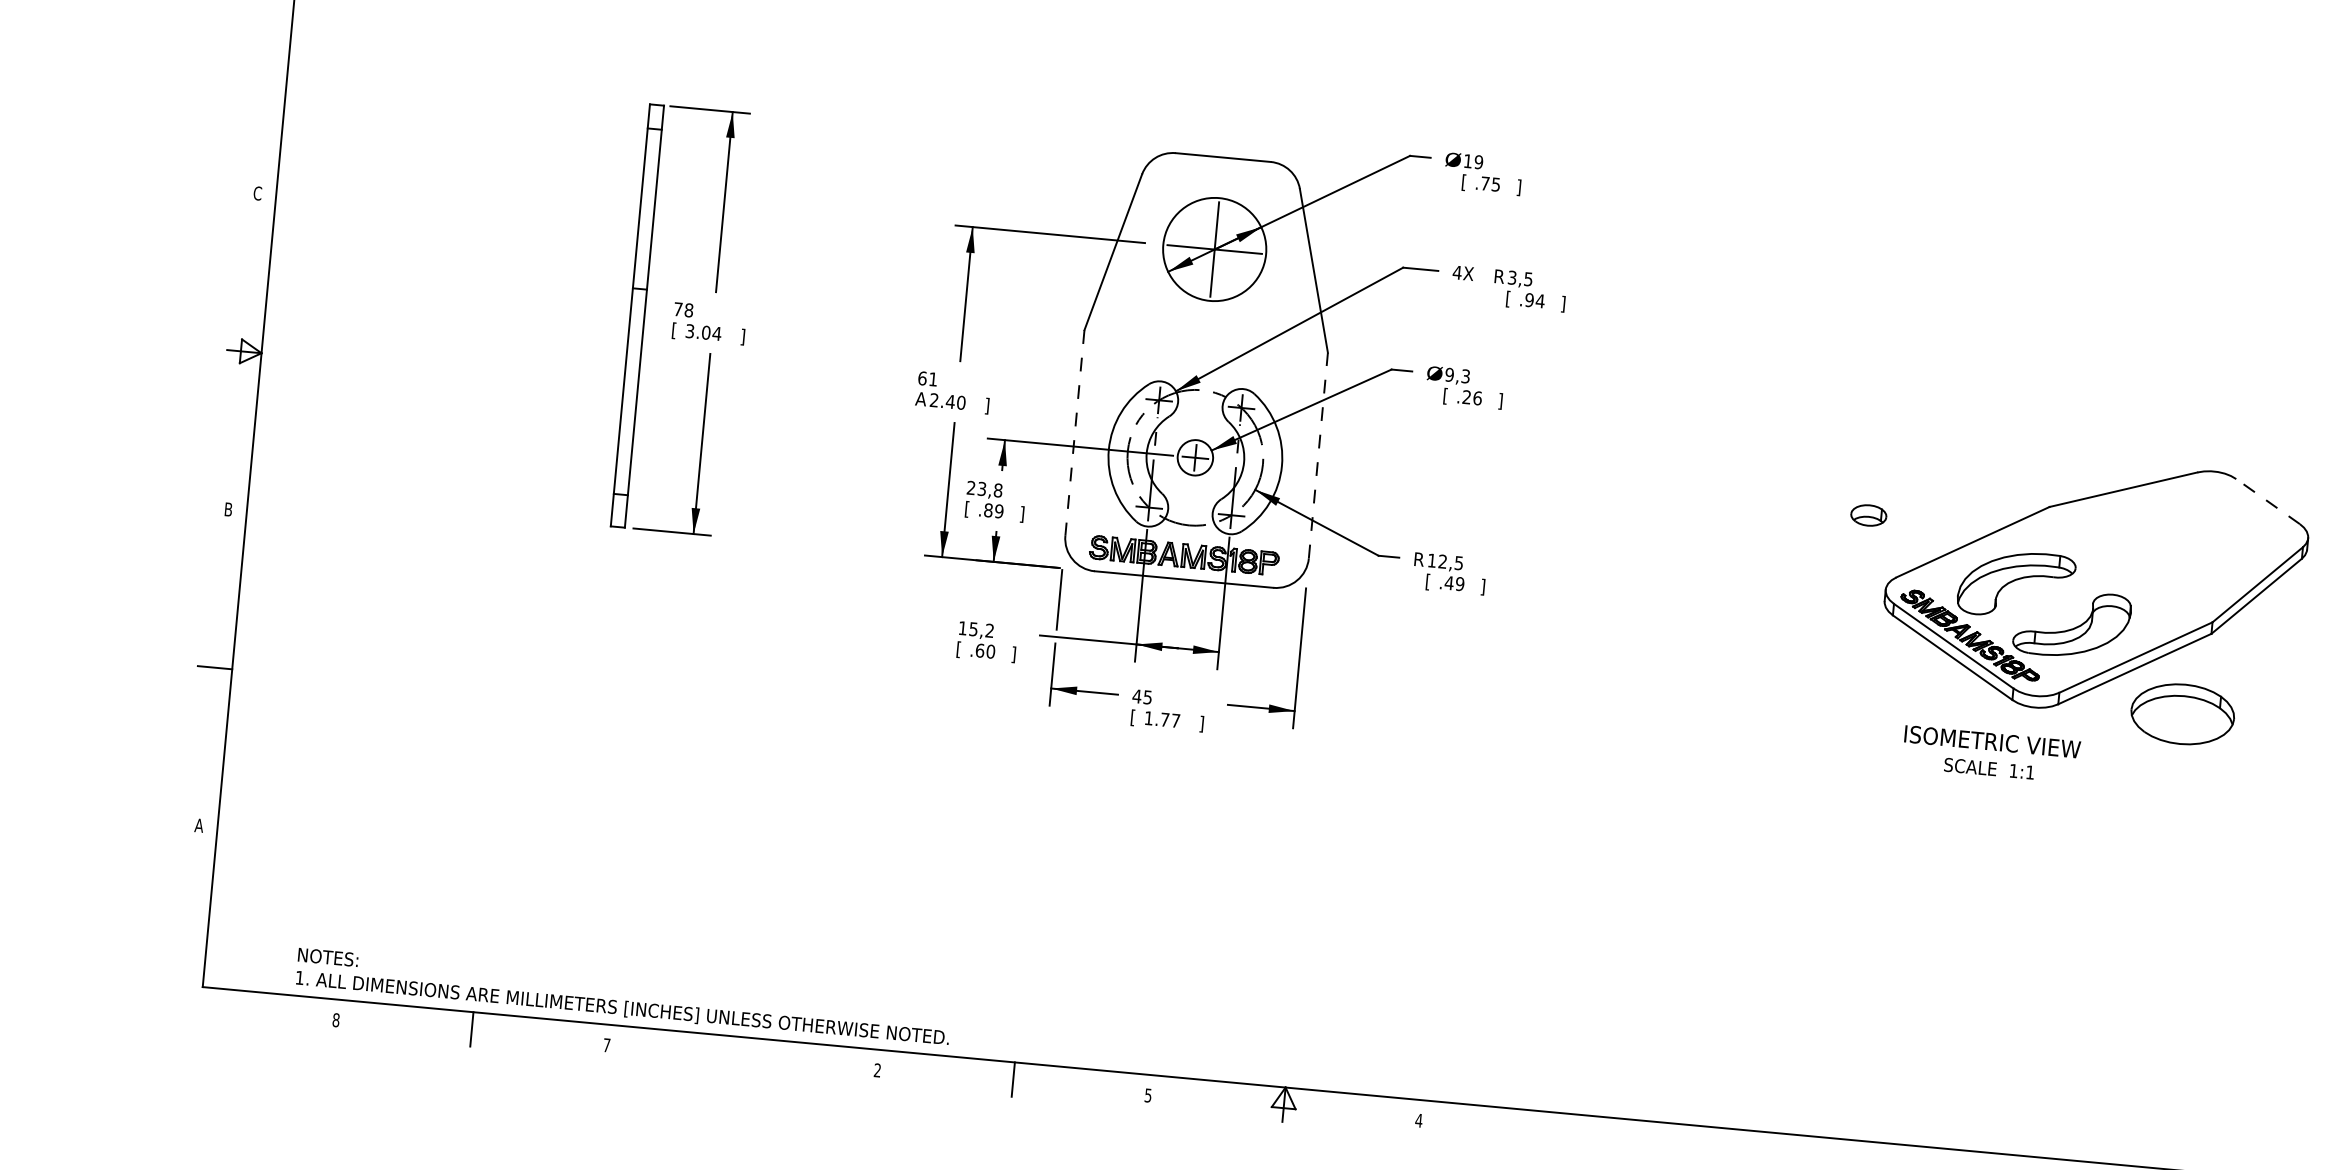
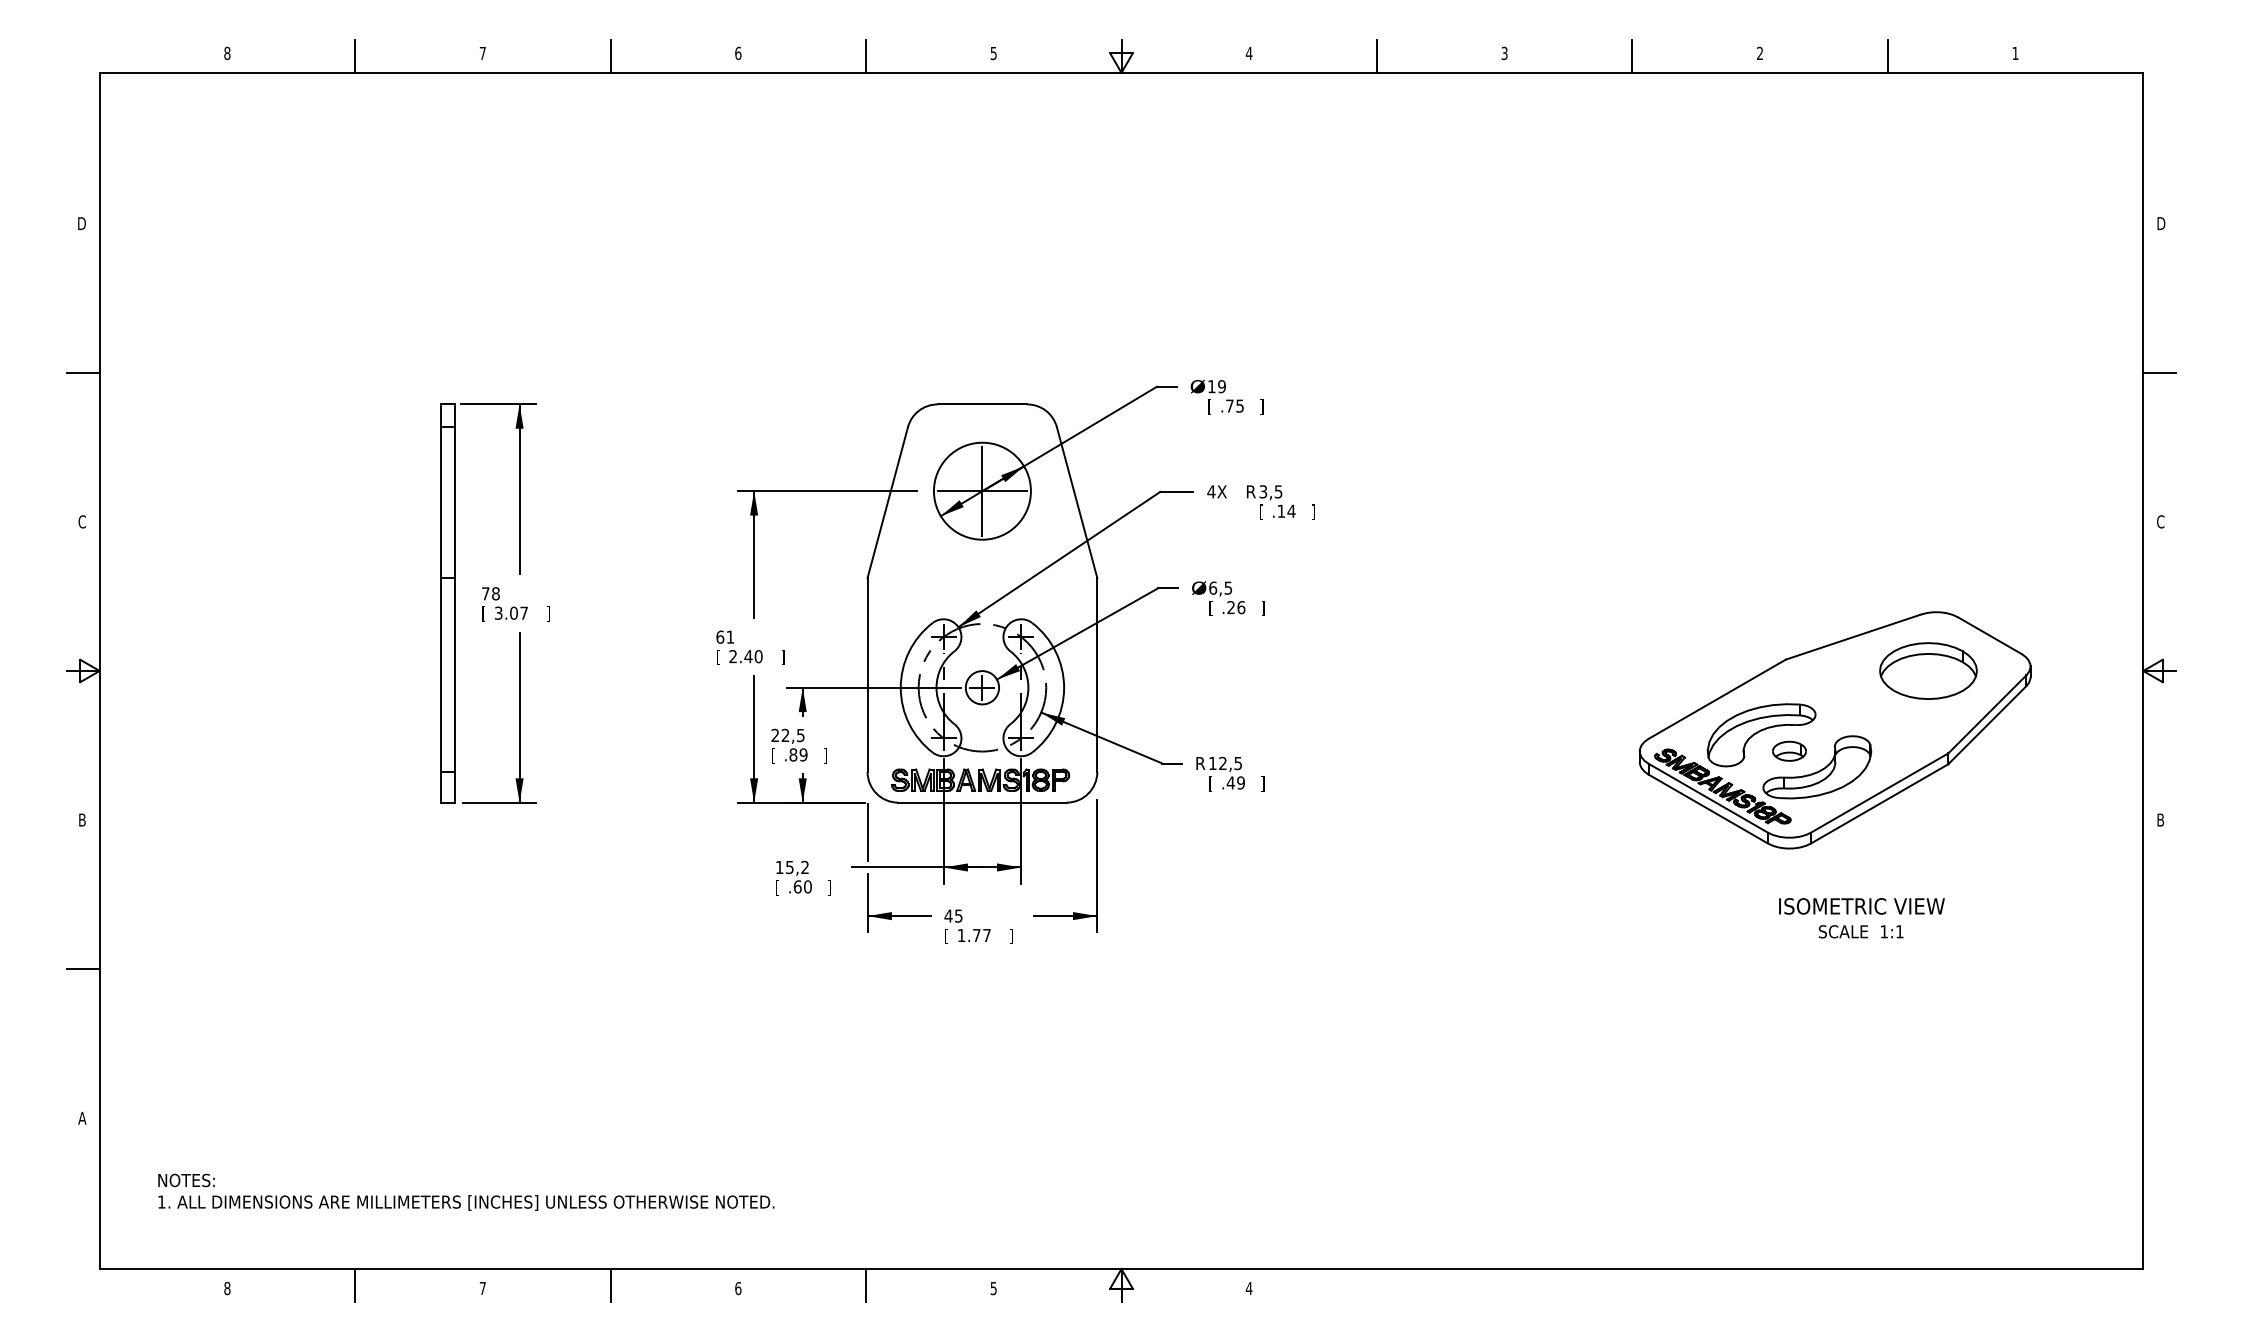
line: (273, 35) -> (83, 372), added
text: (1529, 299) -> (1281, 510), .94 -> .14
text: (716, 332) -> (523, 612), 3.04 -> 3.07
text: (1457, 374) -> (1220, 587), 9,3 -> 6,5
text: (920, 399) -> (720, 657), A -> [
line: (1074, 433) -> (867, 675), dashed -> solid
line: (1318, 456) -> (1097, 675), dashed -> solid
text: (989, 489) -> (792, 735), 23,8 -> 22,5
line: (2267, 501) -> (1989, 635), dashed -> solid
part: (1868, 514) -> (1789, 750), moved
part: (2182, 713) -> (1928, 670), moved
text: (1990, 754) -> (1861, 918), moved
text: (623, 996) -> (466, 1191), moved
line: (742, 1054) -> (610, 1285), added
text: (877, 1070) -> (738, 1288), 2 -> 6

